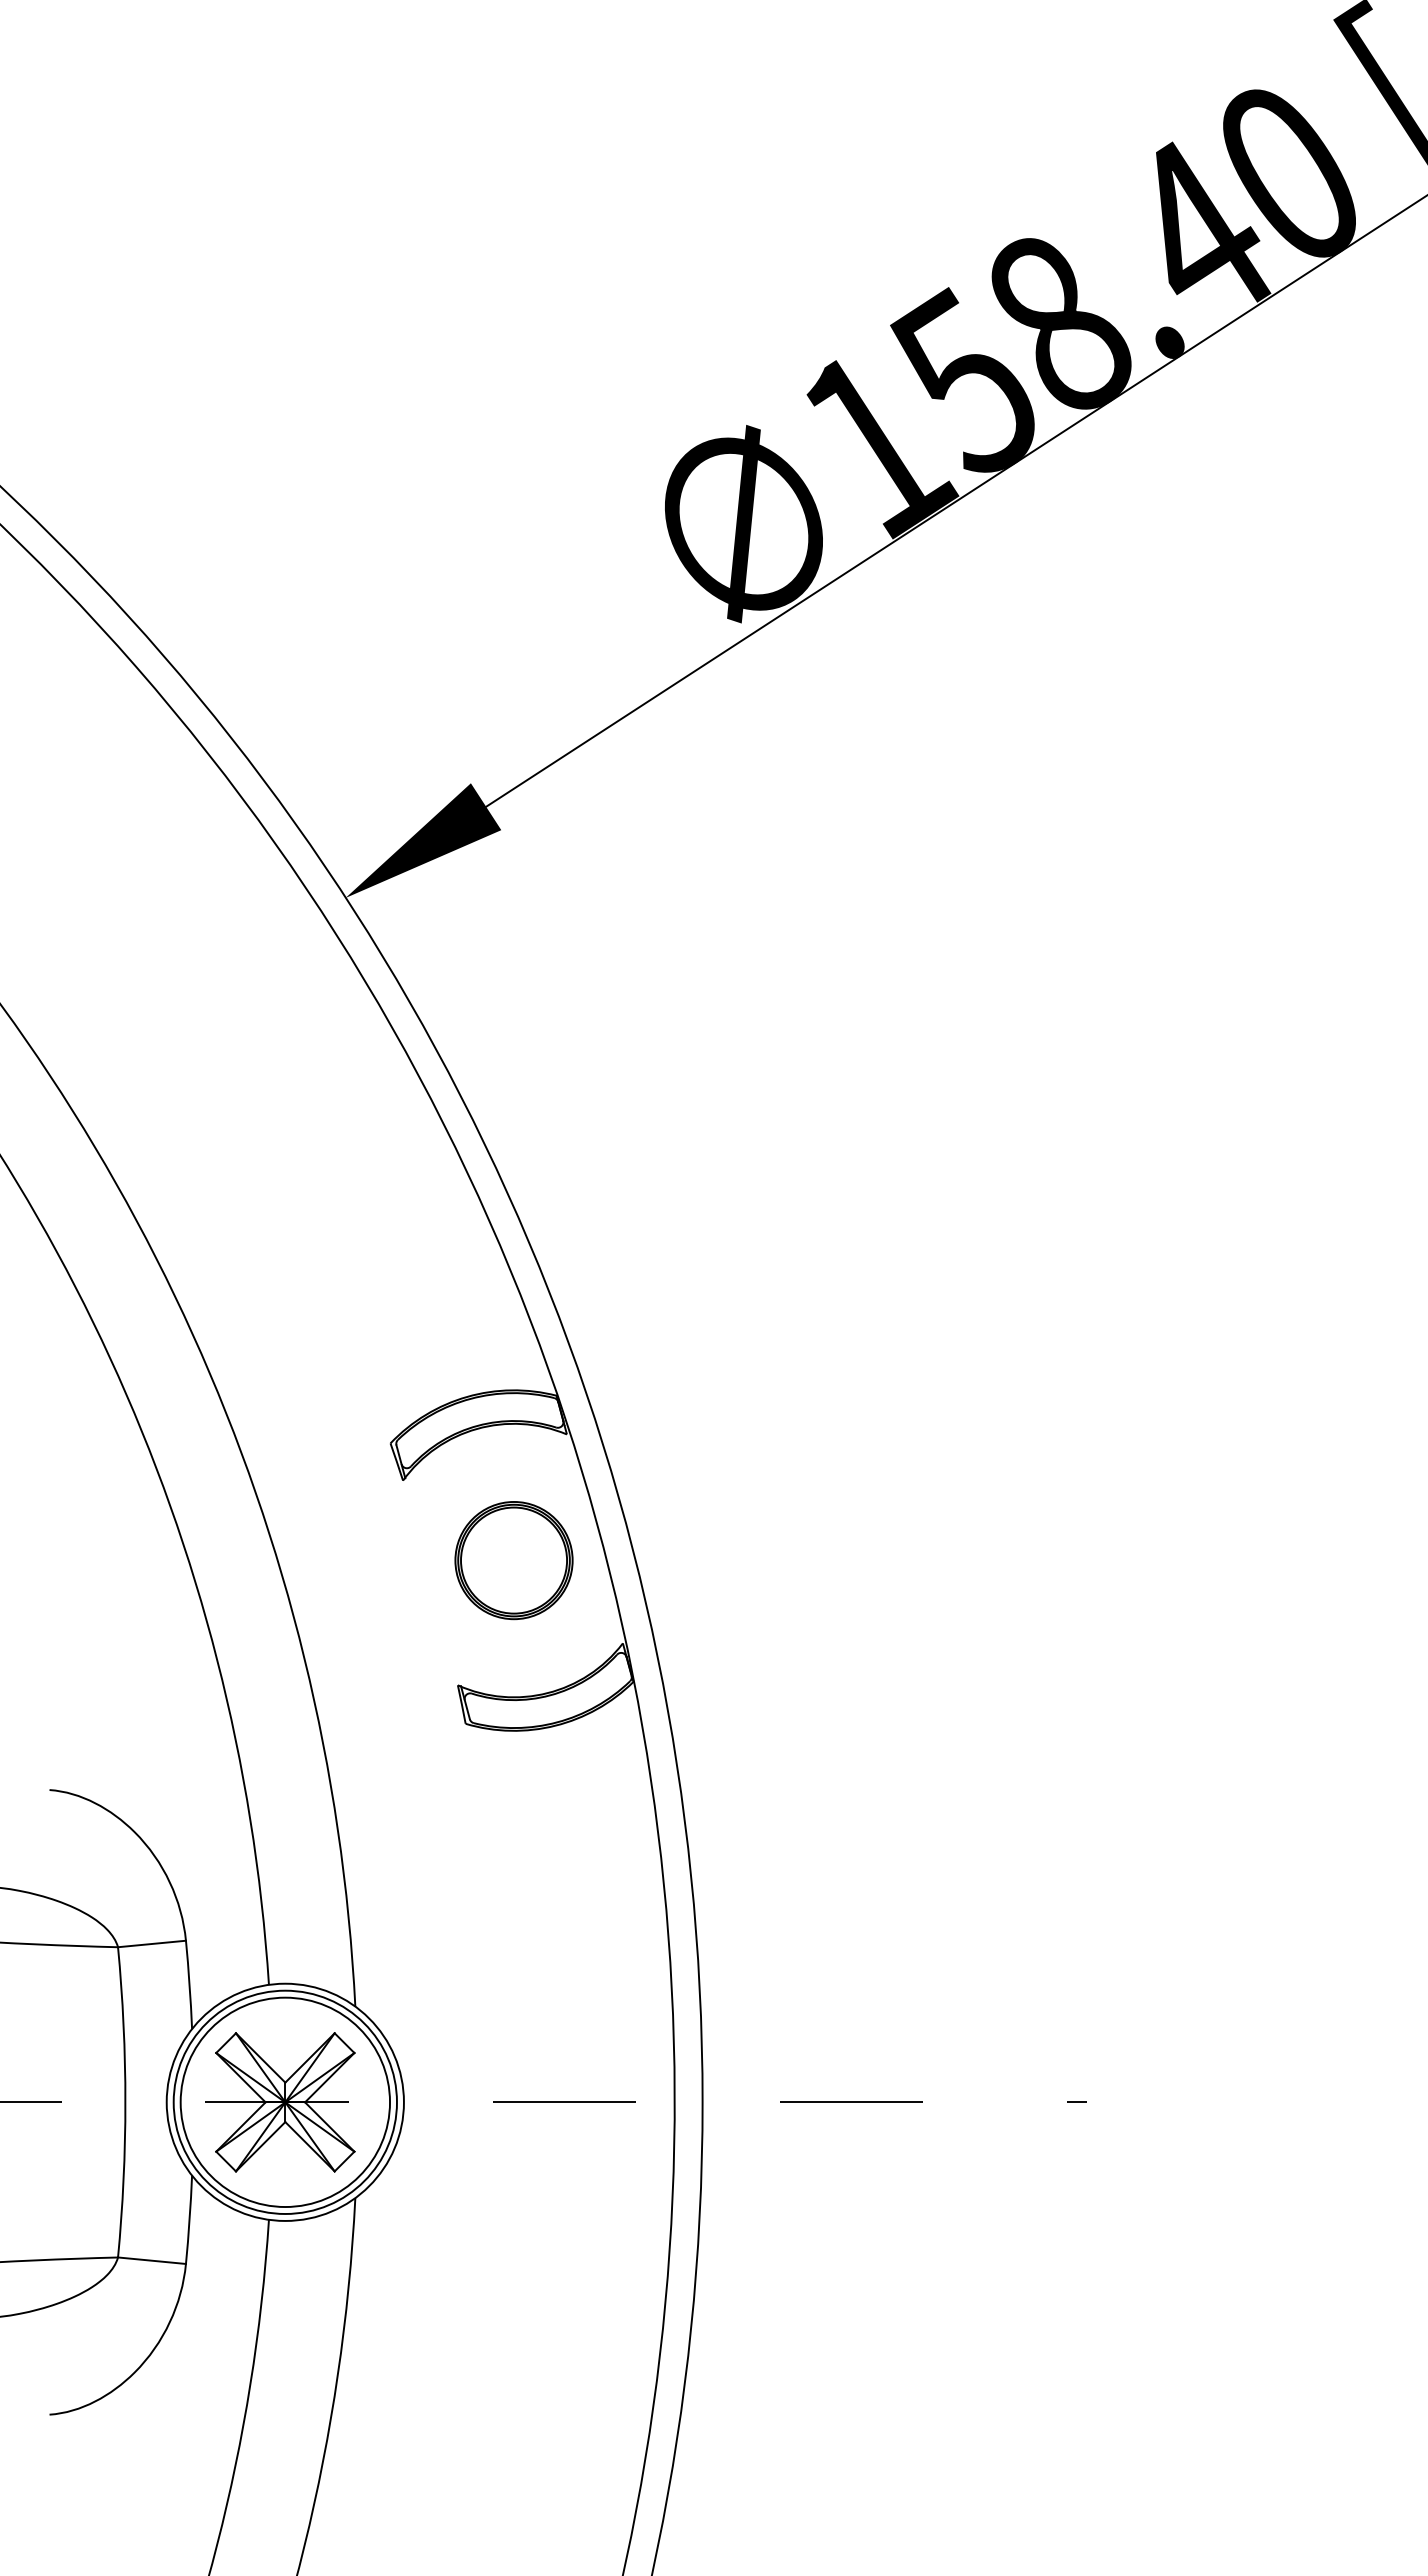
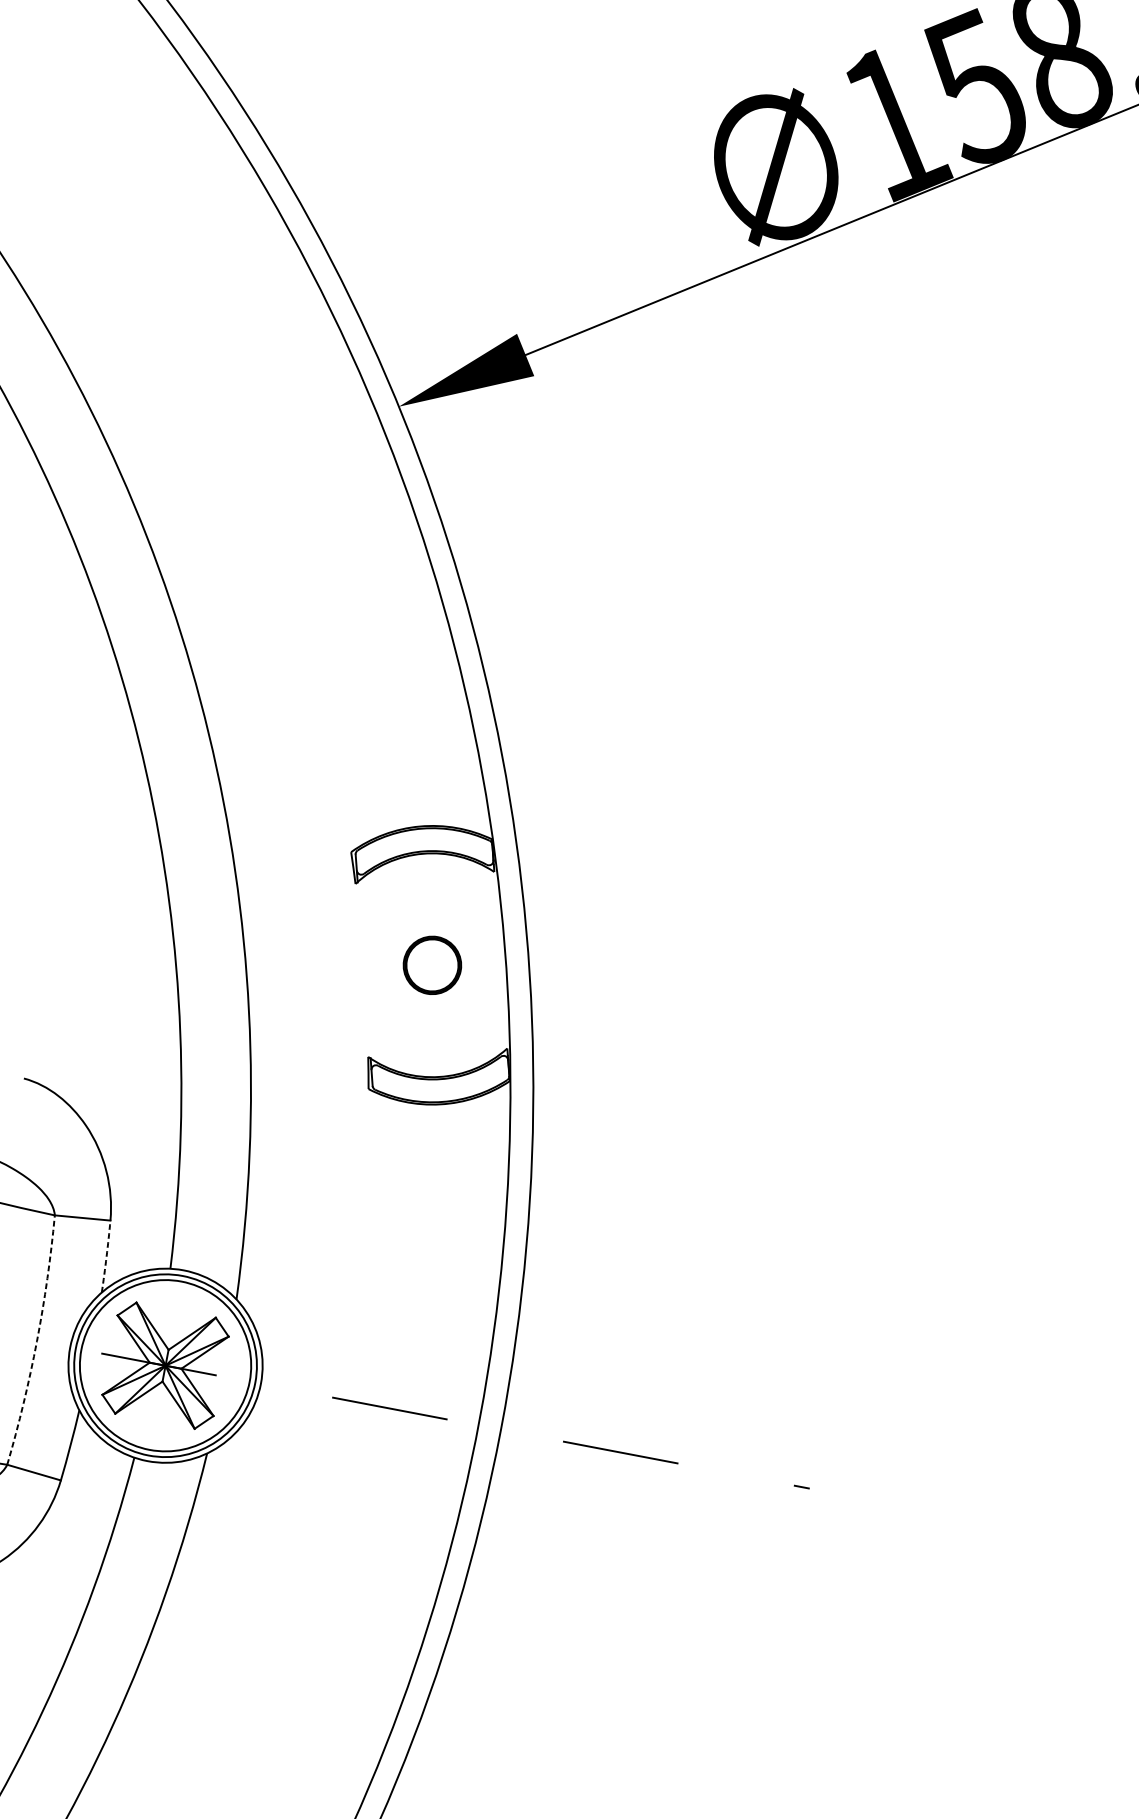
part: (513, 1560) -> (432, 965), size x0.6
arc: (189, 1984) -> (106, 1256), solid -> dashed
arc: (125, 2102) -> (37, 1341), solid -> dashed

